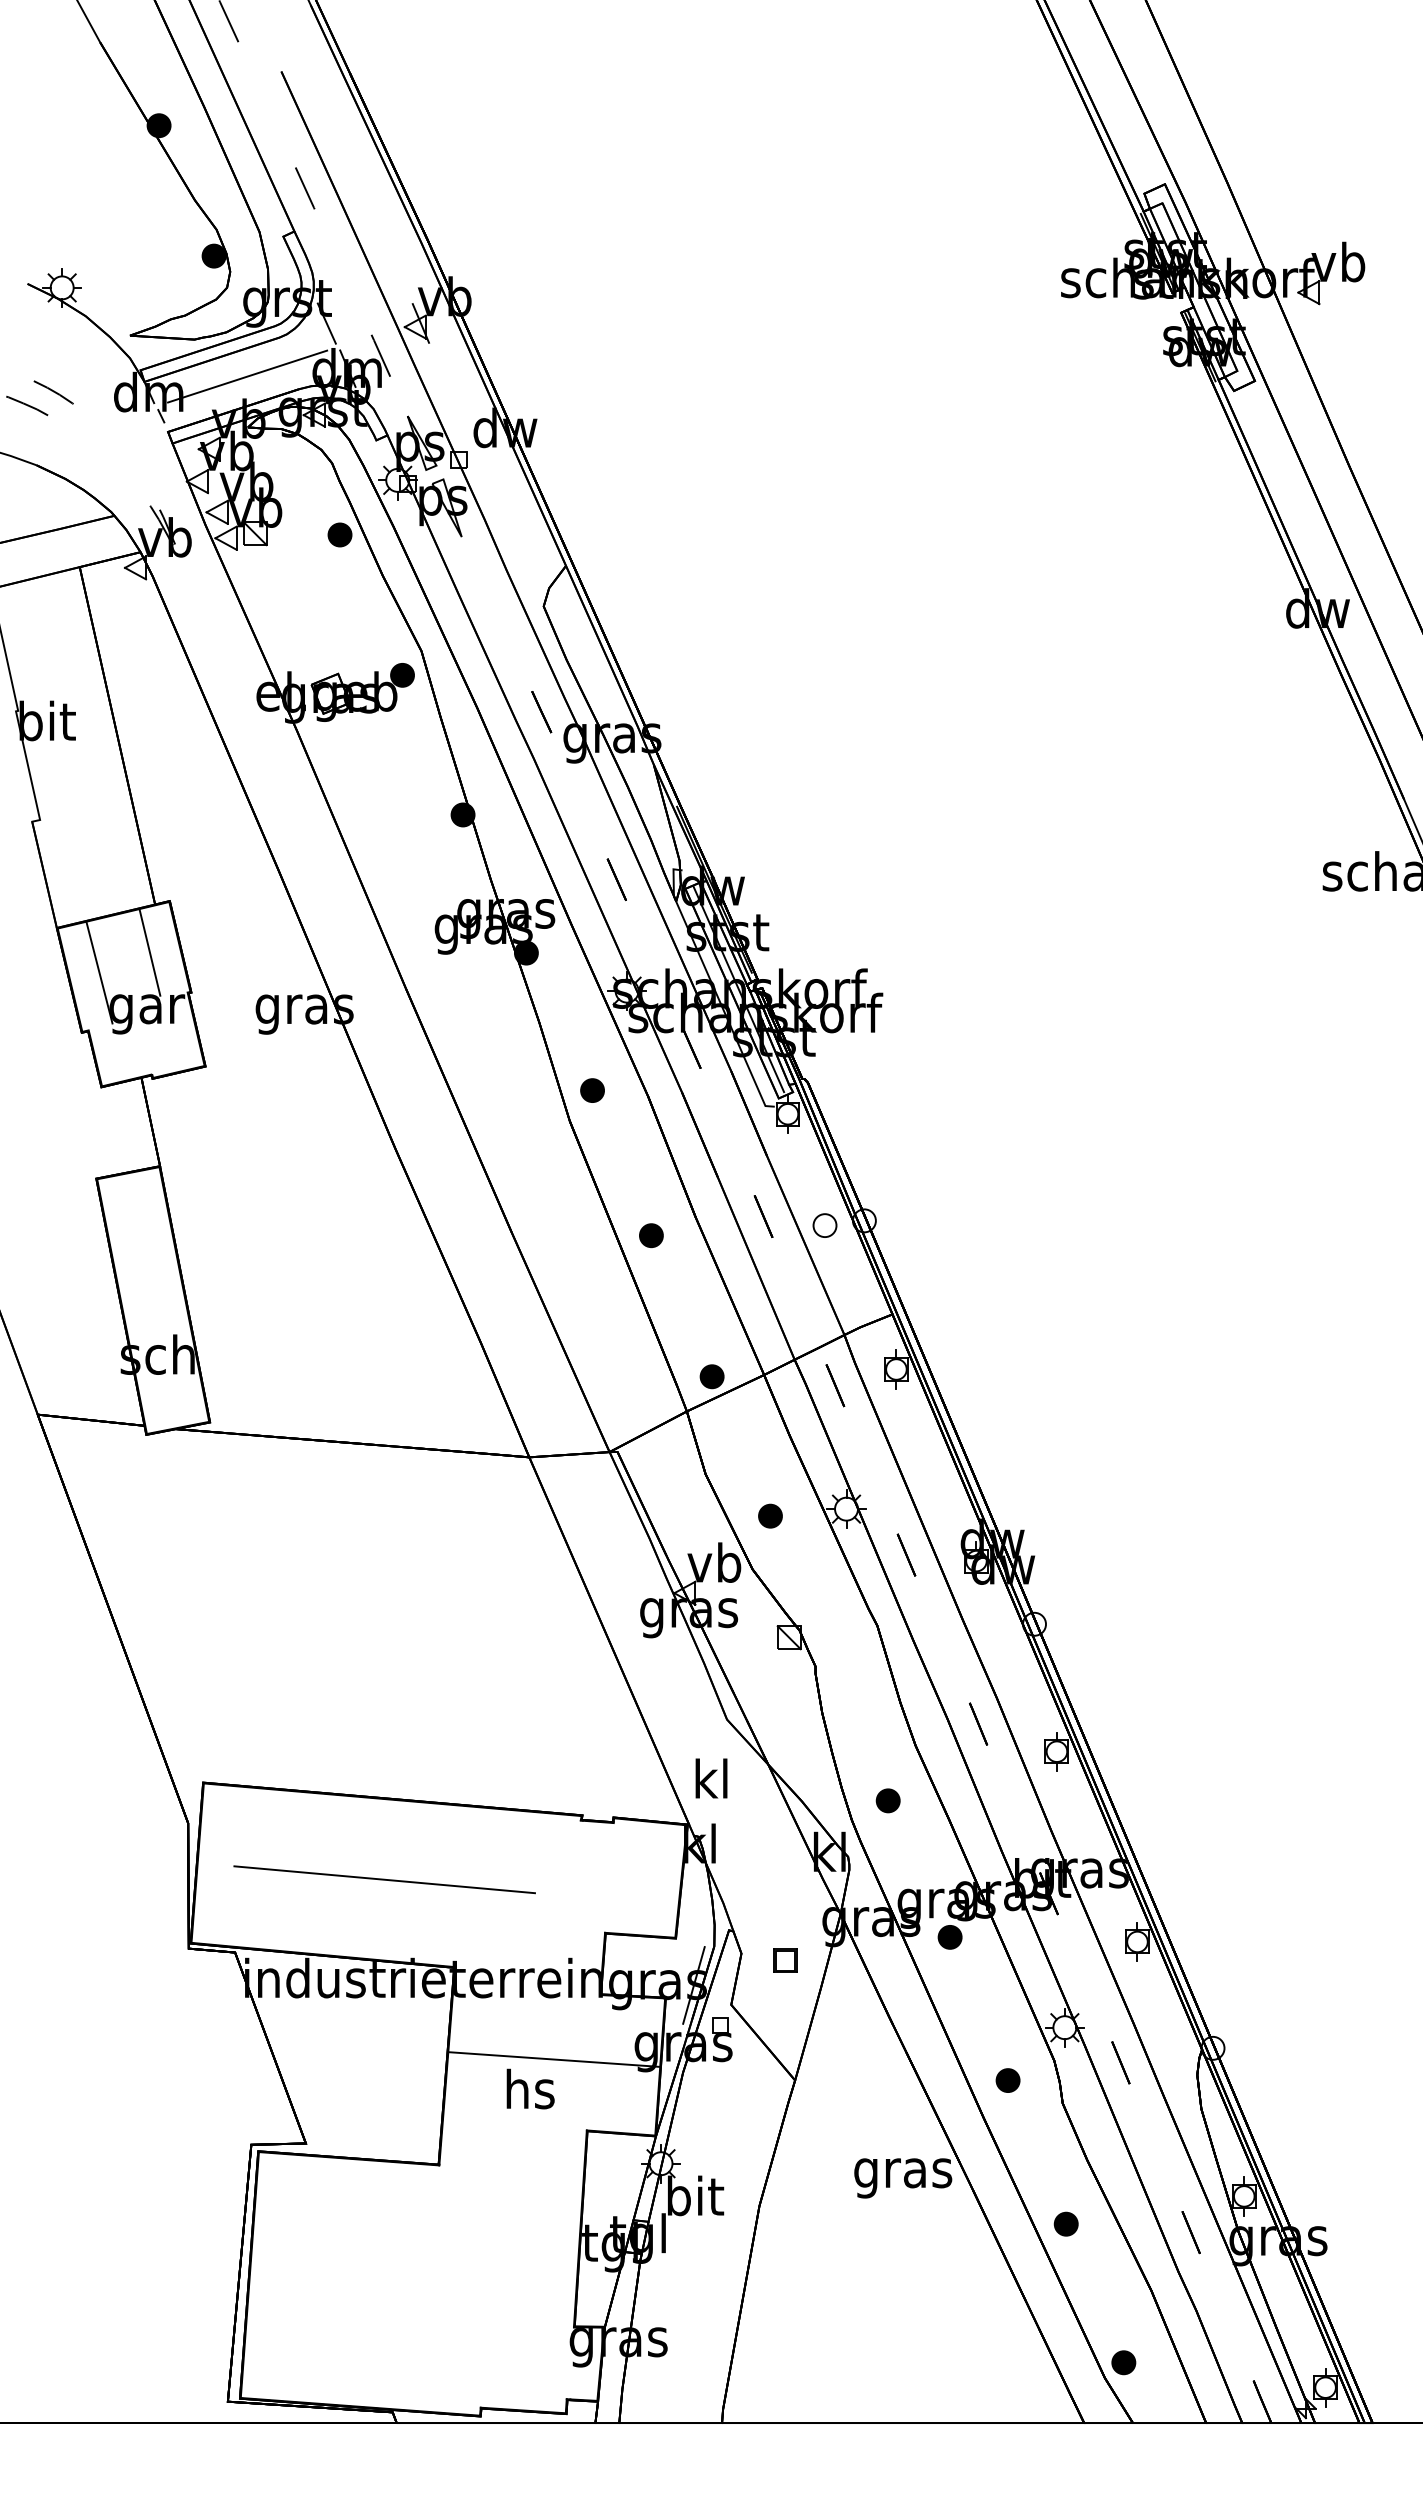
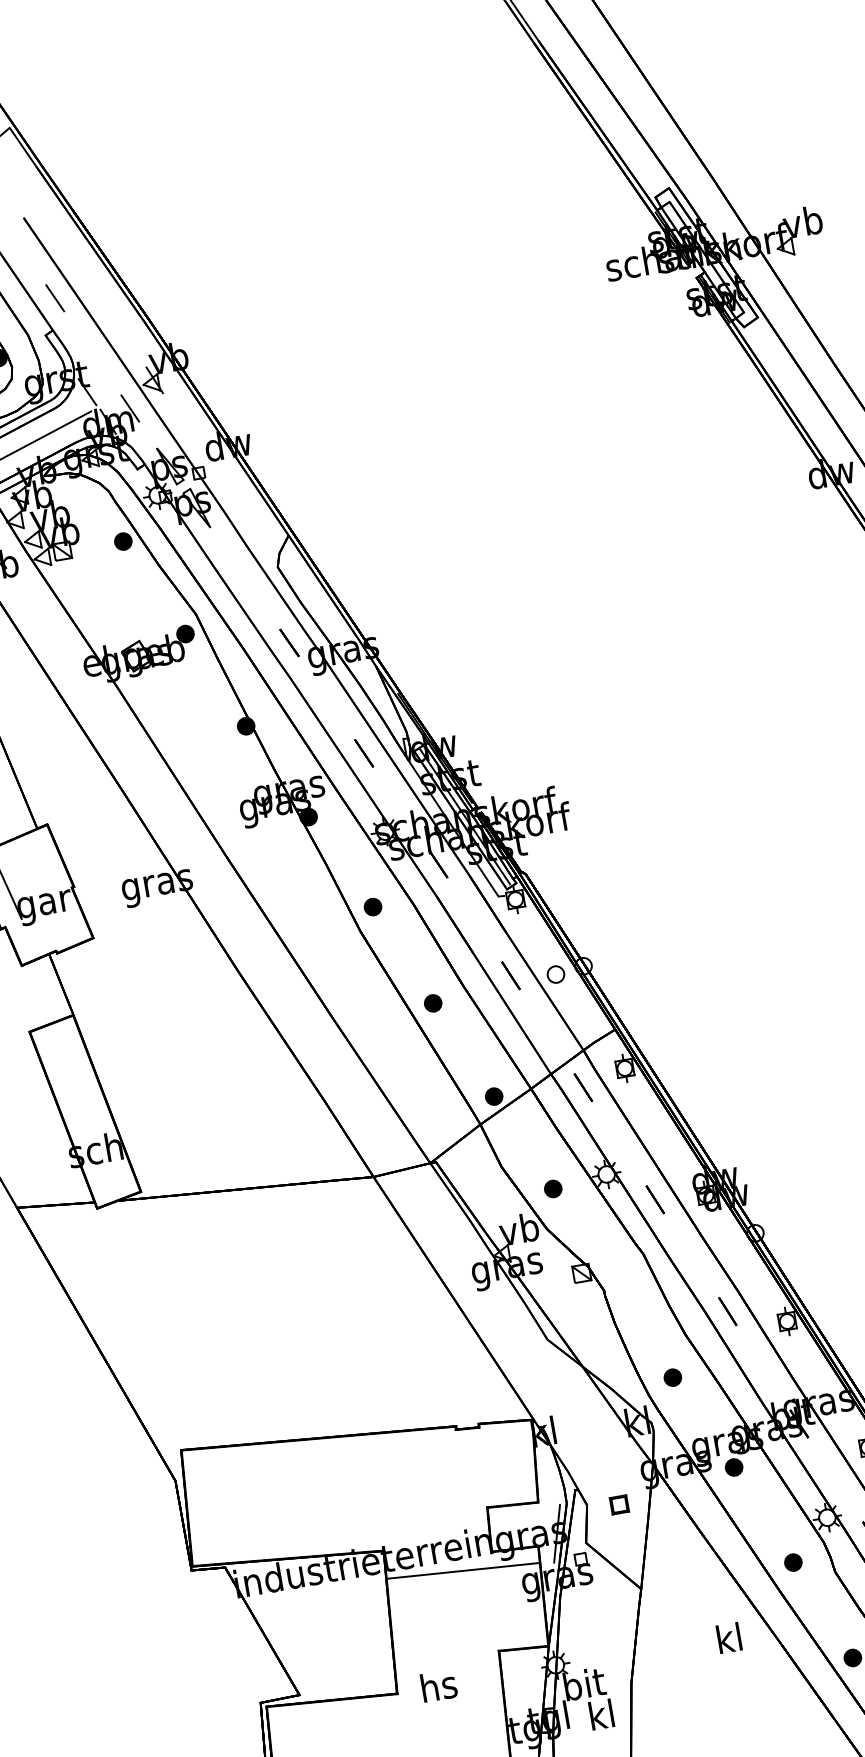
line: (149, 952) -> (39, 863), removed
text: (711, 1778) -> (601, 1714), moved
line: (384, 1879) -> (322, 1496), removed
line: (554, 2059) -> (463, 1570), moved
text: (530, 2088) -> (438, 1685), moved
text: (903, 2172) -> (730, 1641), gras -> kl

